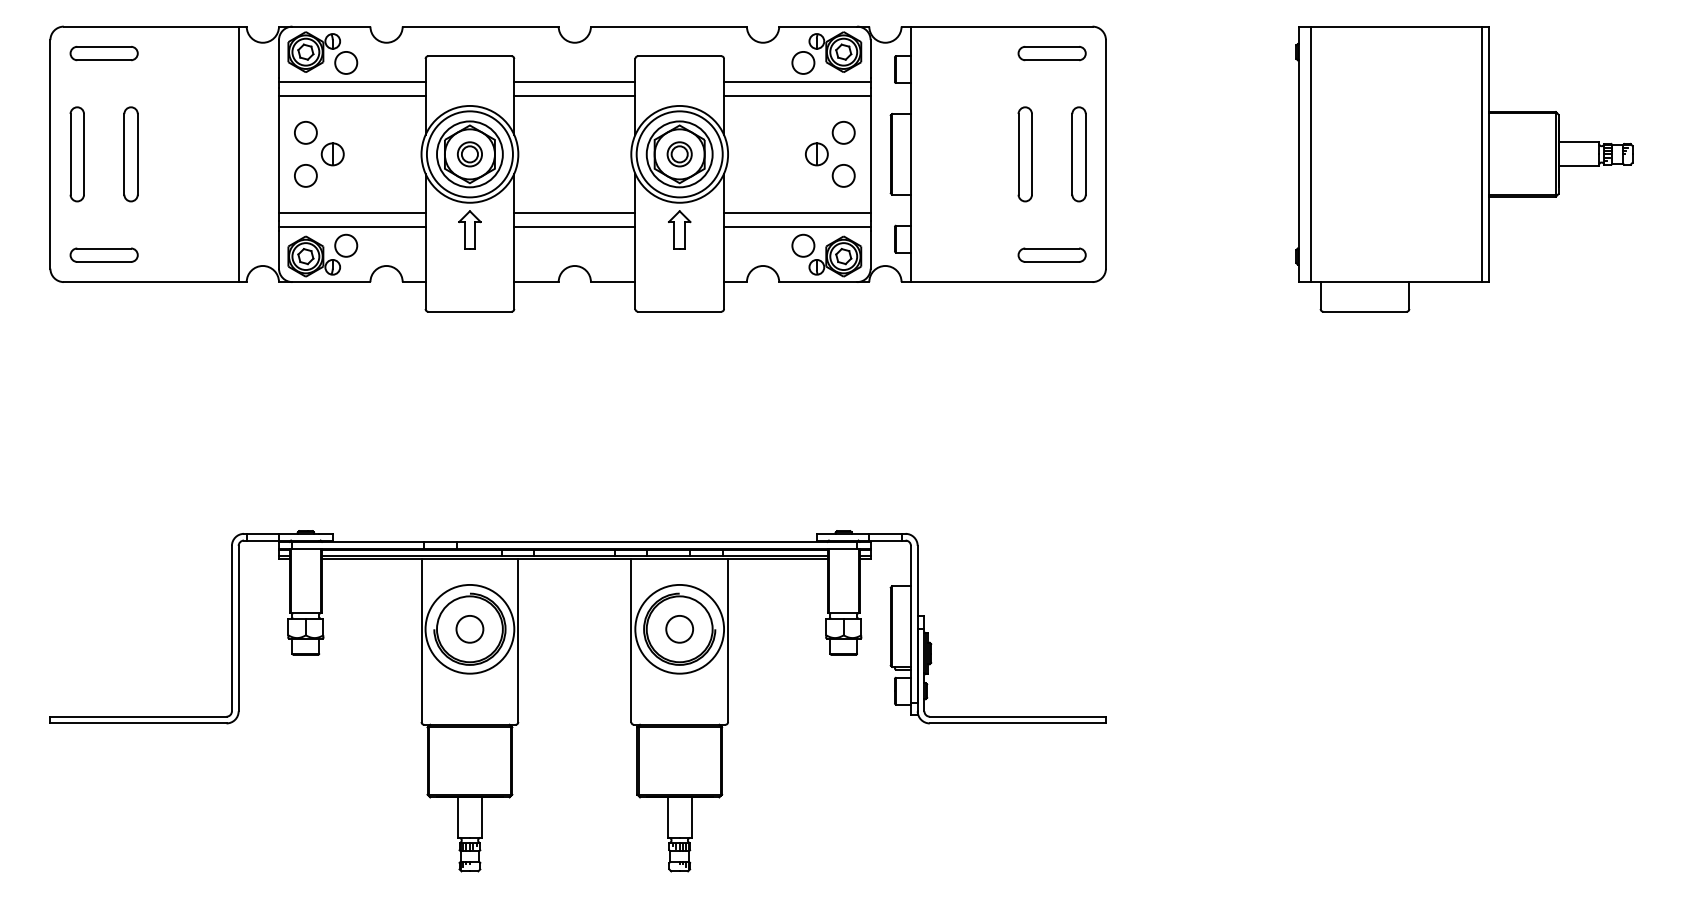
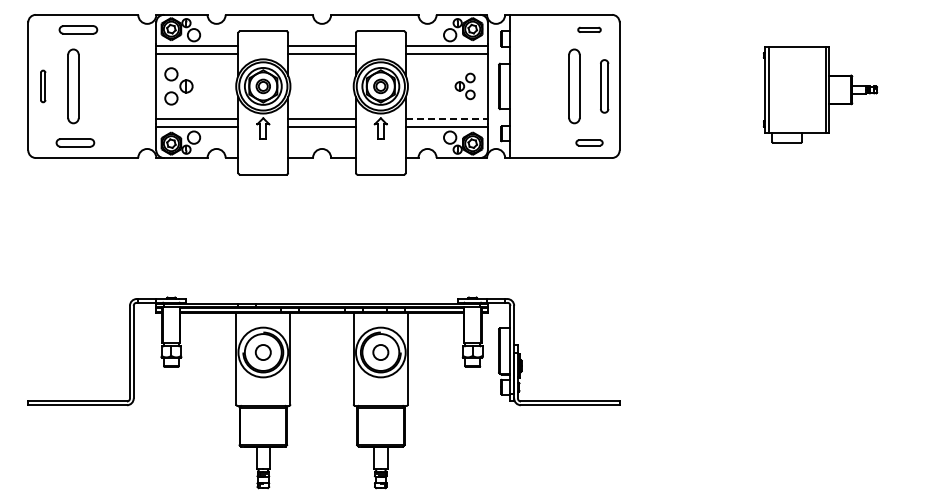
part: (104, 52) -> (78, 29), moved
part: (1052, 52) -> (589, 29), size x0.6
part: (75, 154) -> (42, 86), size x0.6
part: (131, 154) -> (73, 86), size x1.4
line: (238, 154) -> (133, 86), removed
part: (829, 154) -> (464, 86), size x0.7
part: (1025, 154) -> (574, 86), size x1.4
part: (1464, 168) -> (820, 94), size x0.6
line: (798, 213) -> (447, 119), solid -> dashed
part: (104, 254) -> (75, 142), moved
part: (1052, 254) -> (589, 142), size x0.7

